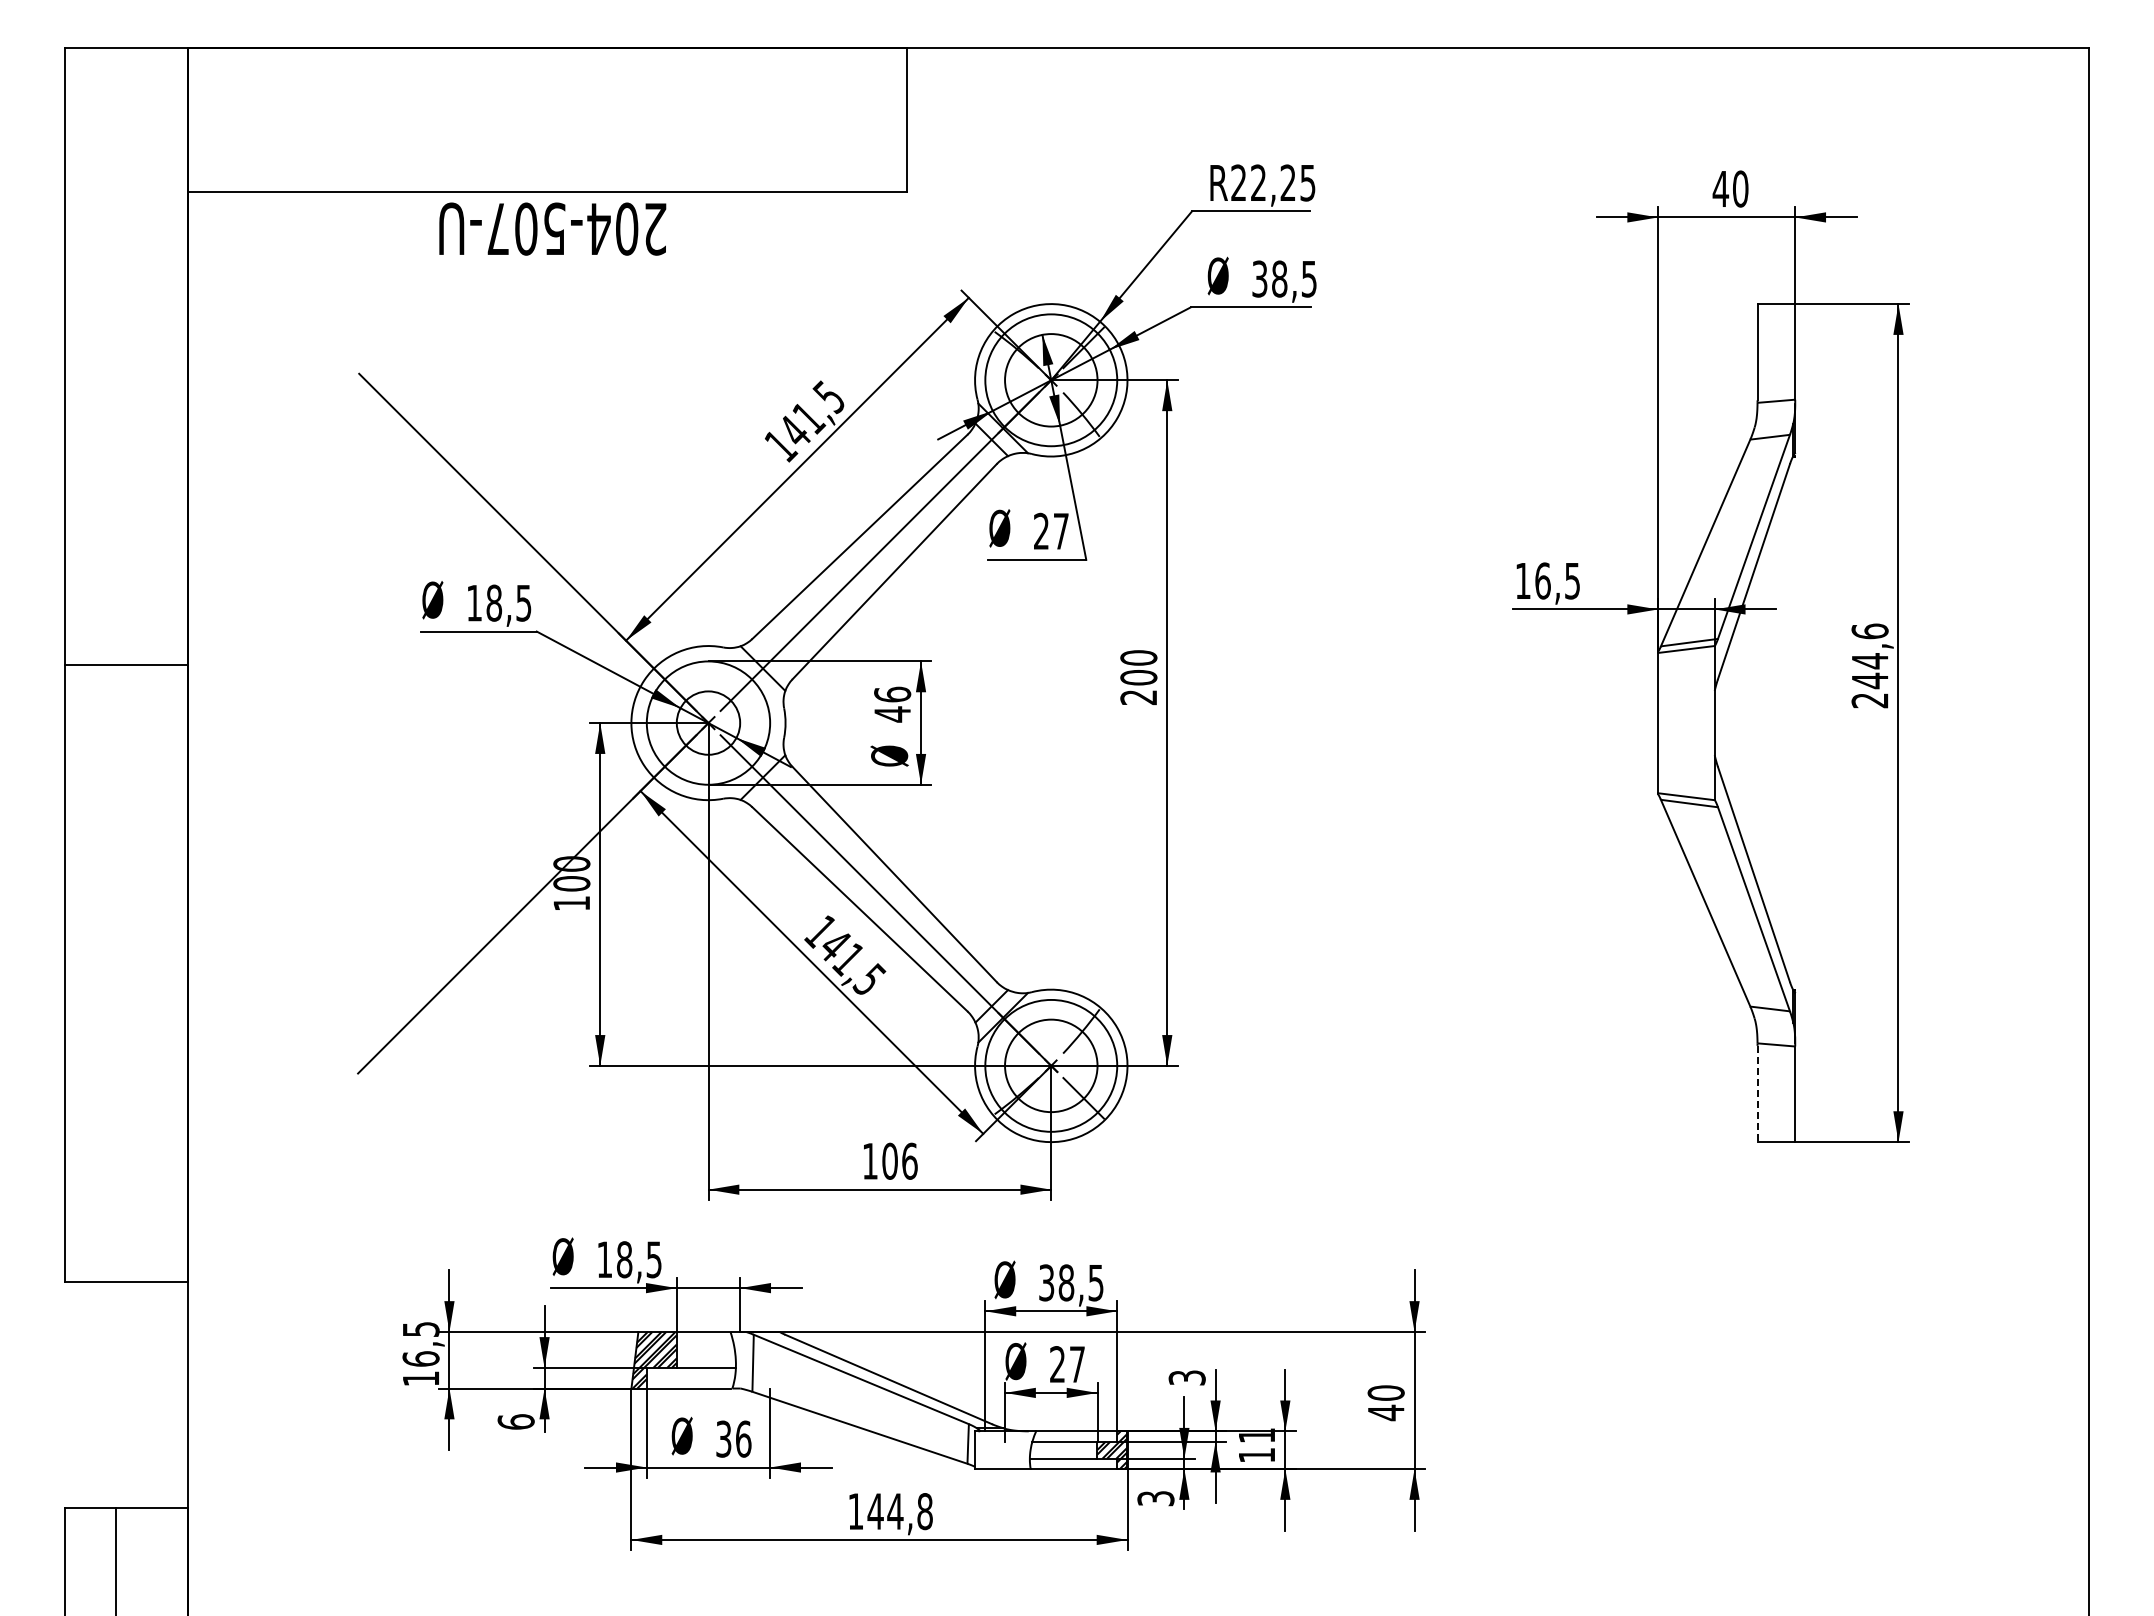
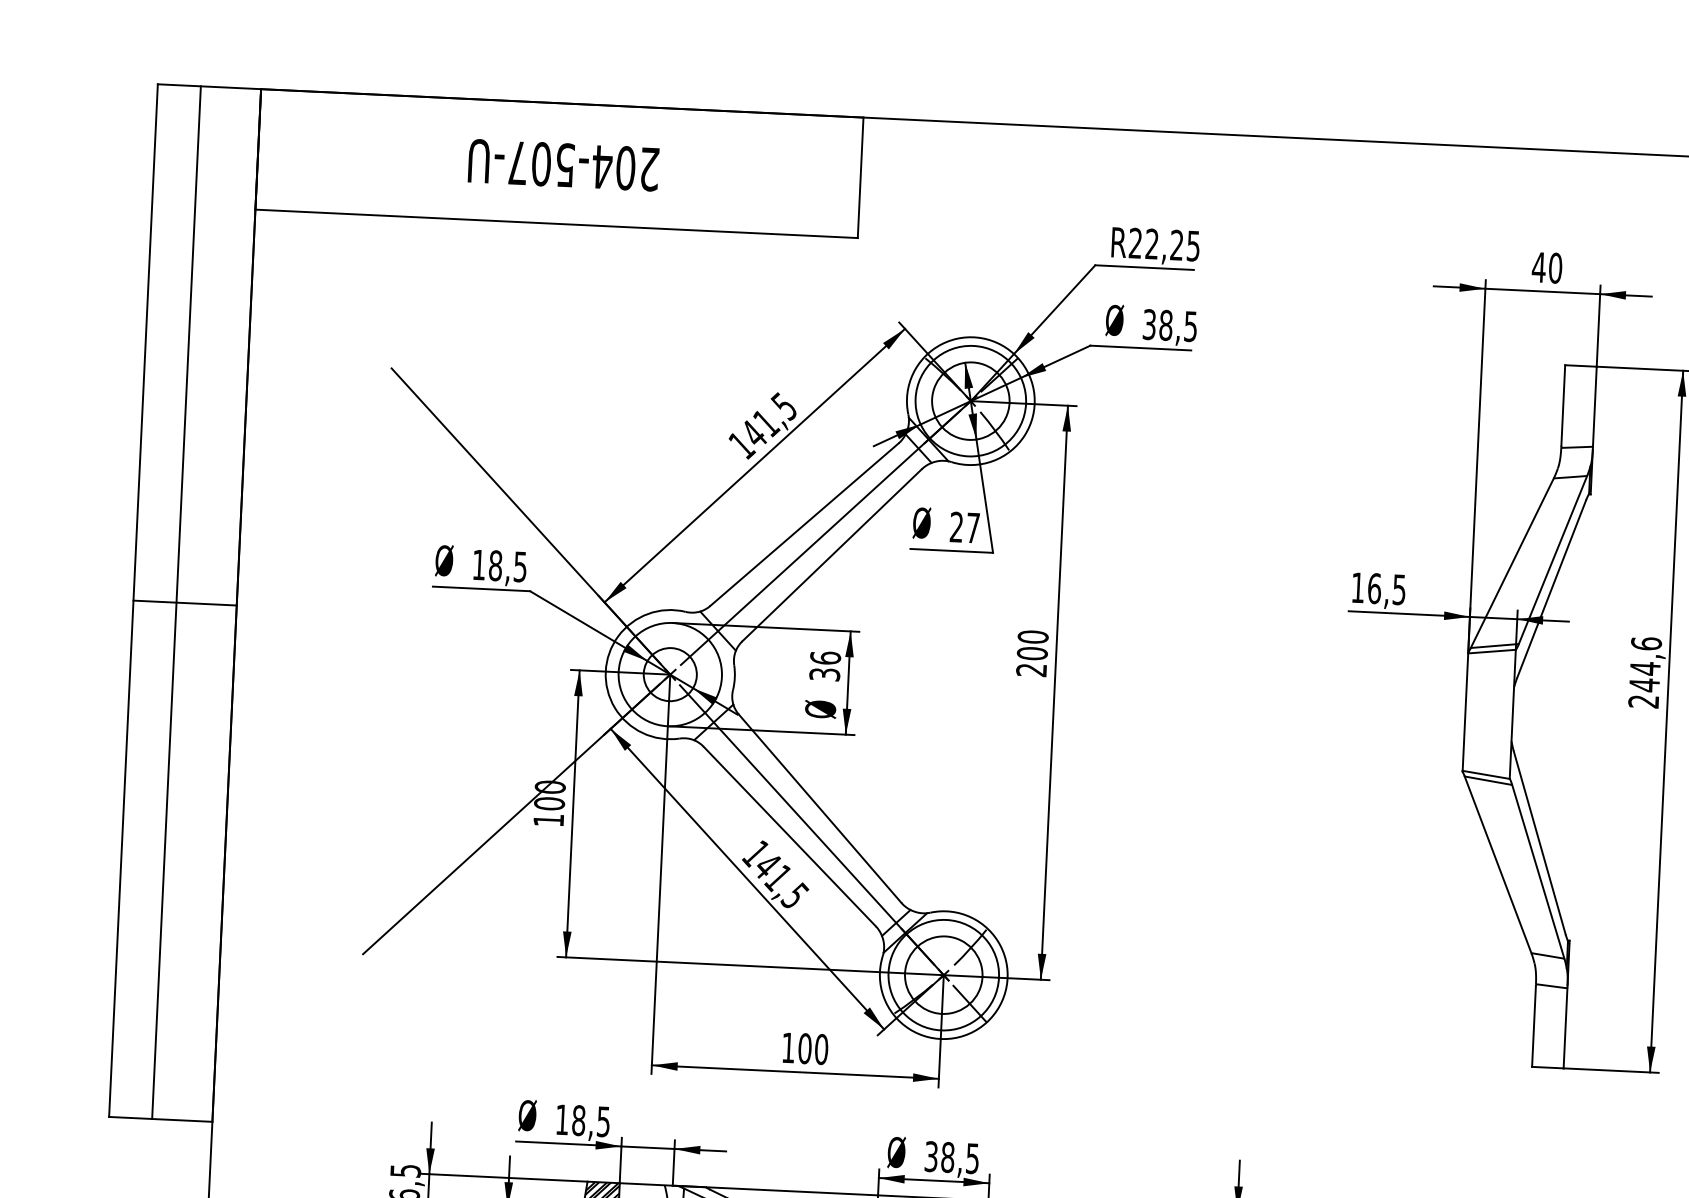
text: (552, 228) -> (563, 164), moved
line: (116, 664) -> (176, 602), added
text: (892, 714) -> (824, 674), 46 -> 36
line: (1757, 1094) -> (1533, 1027), dashed -> solid
text: (909, 1160) -> (821, 1048), 106 -> 100

